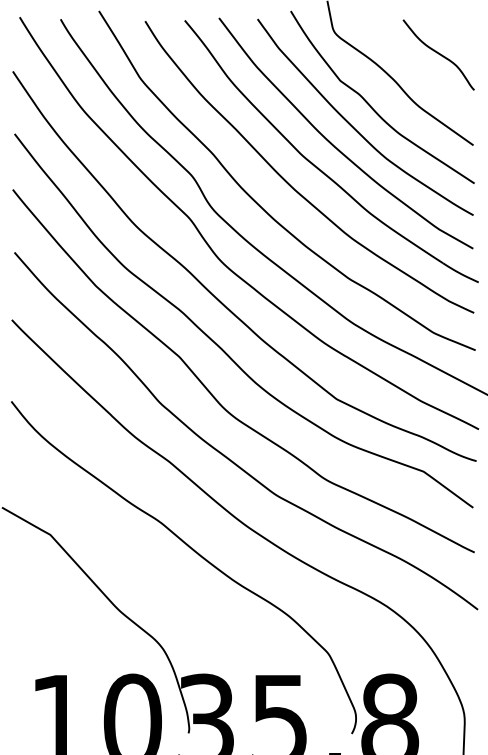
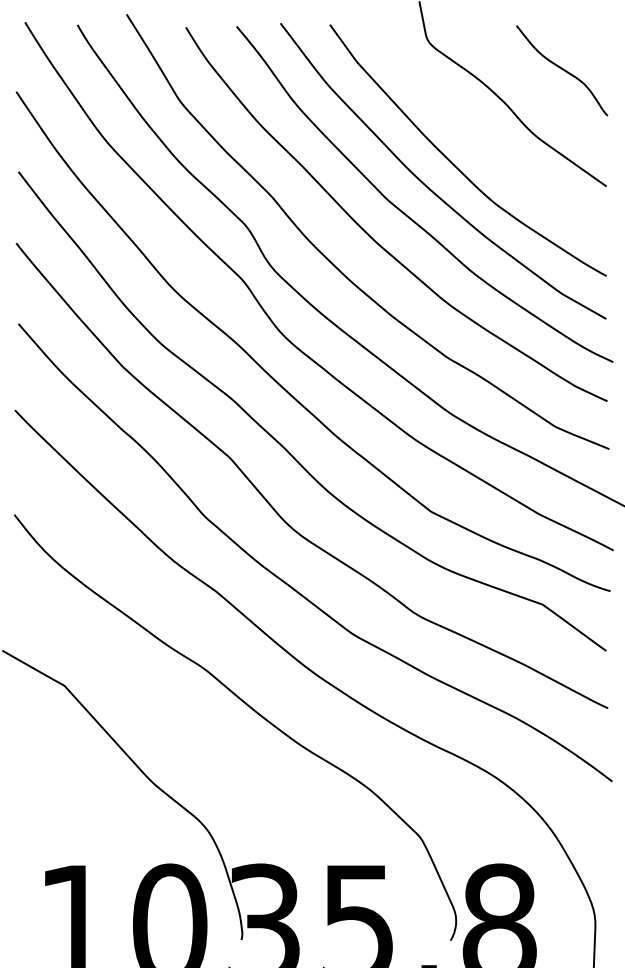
curve: (370, 104) -> (474, 134), removed

